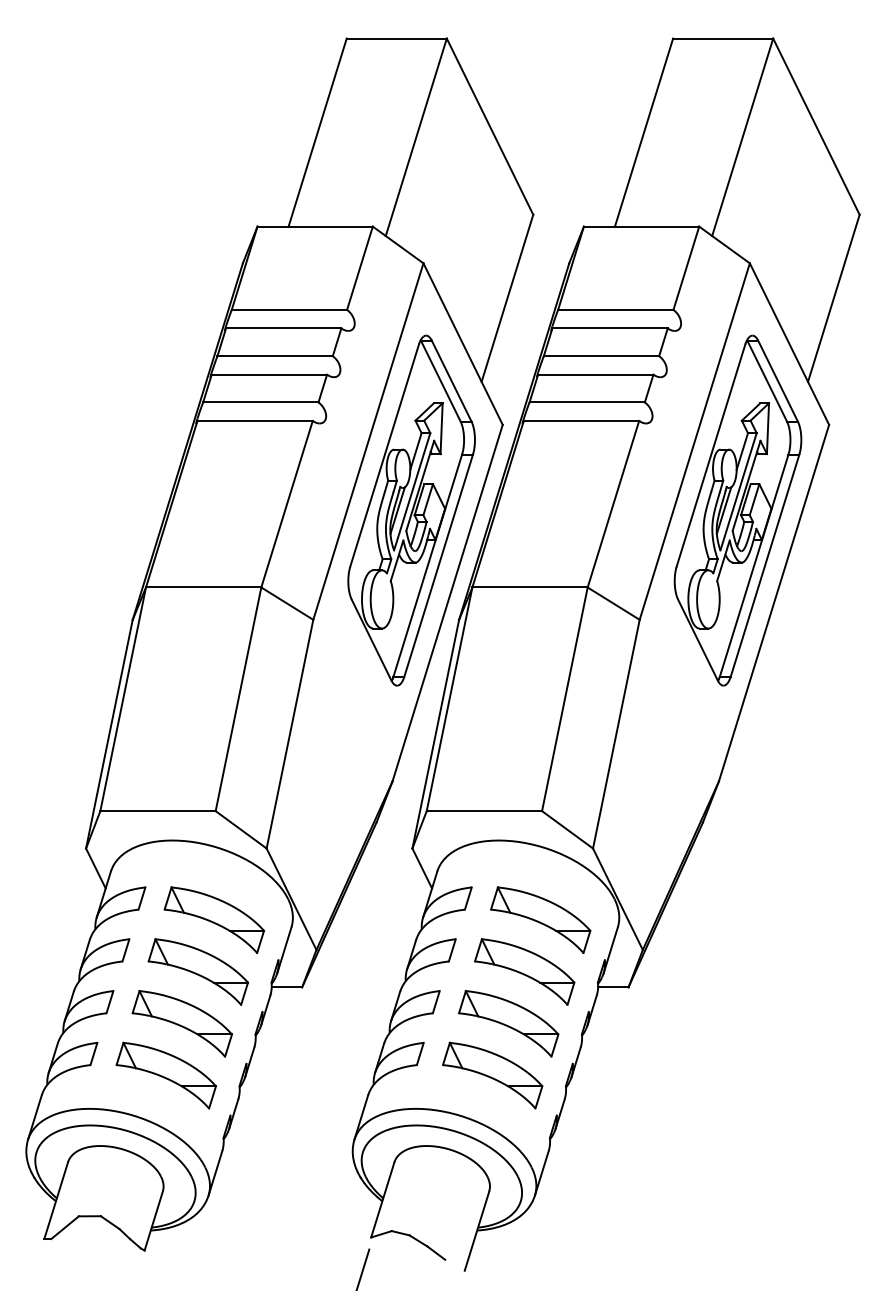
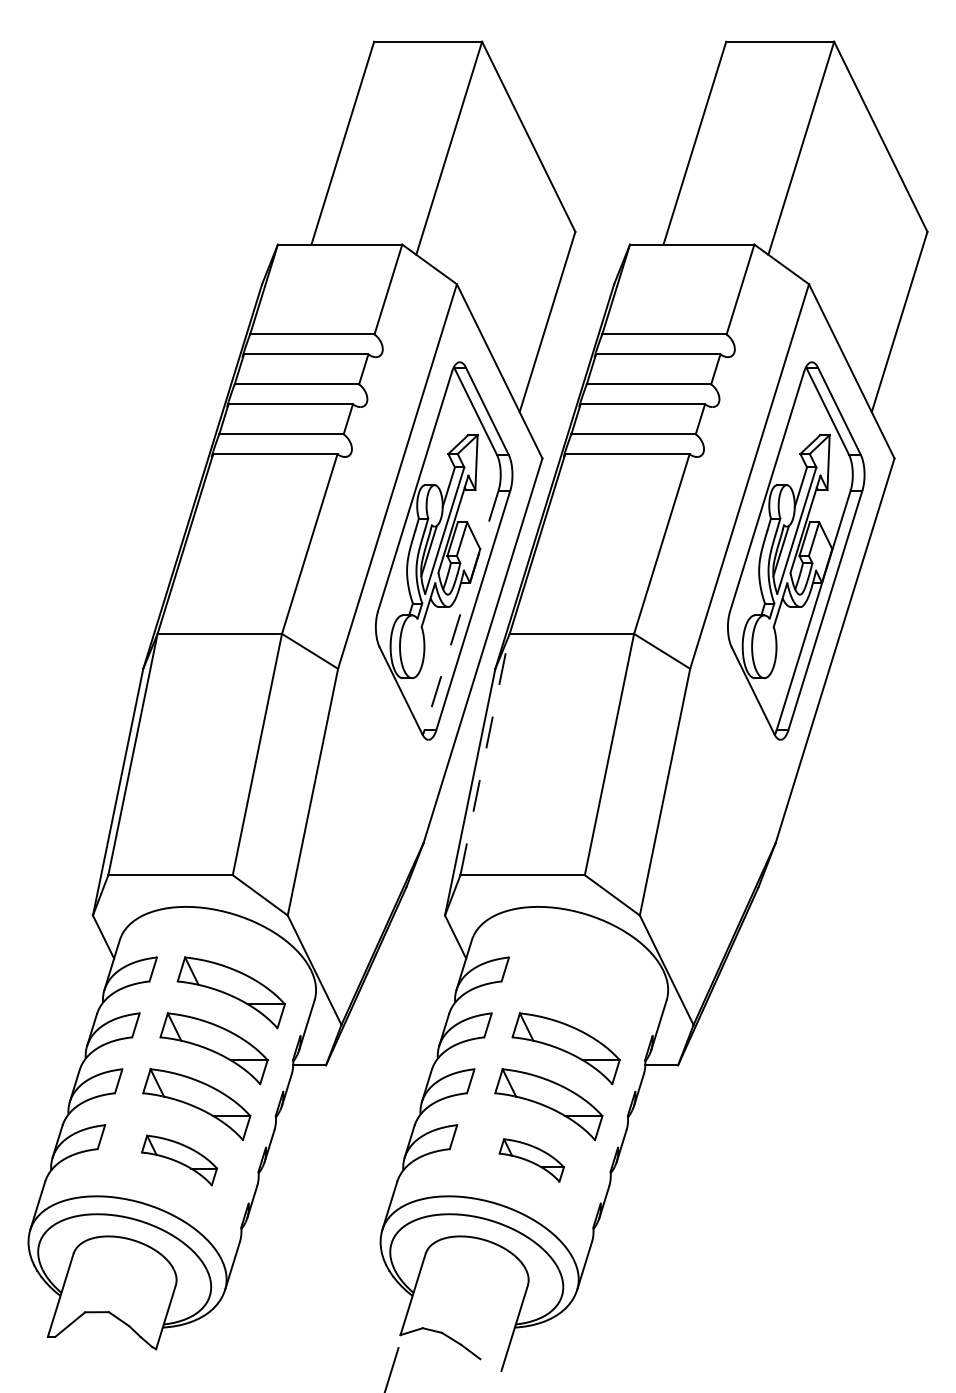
line: (427, 565) -> (461, 610), solid -> dashed
line: (449, 699) -> (485, 754), solid -> dashed
part: (539, 919) -> (582, 992), removed
part: (166, 1075) -> (179, 1160), size x0.7
part: (492, 1075) -> (531, 1160), size x0.6

